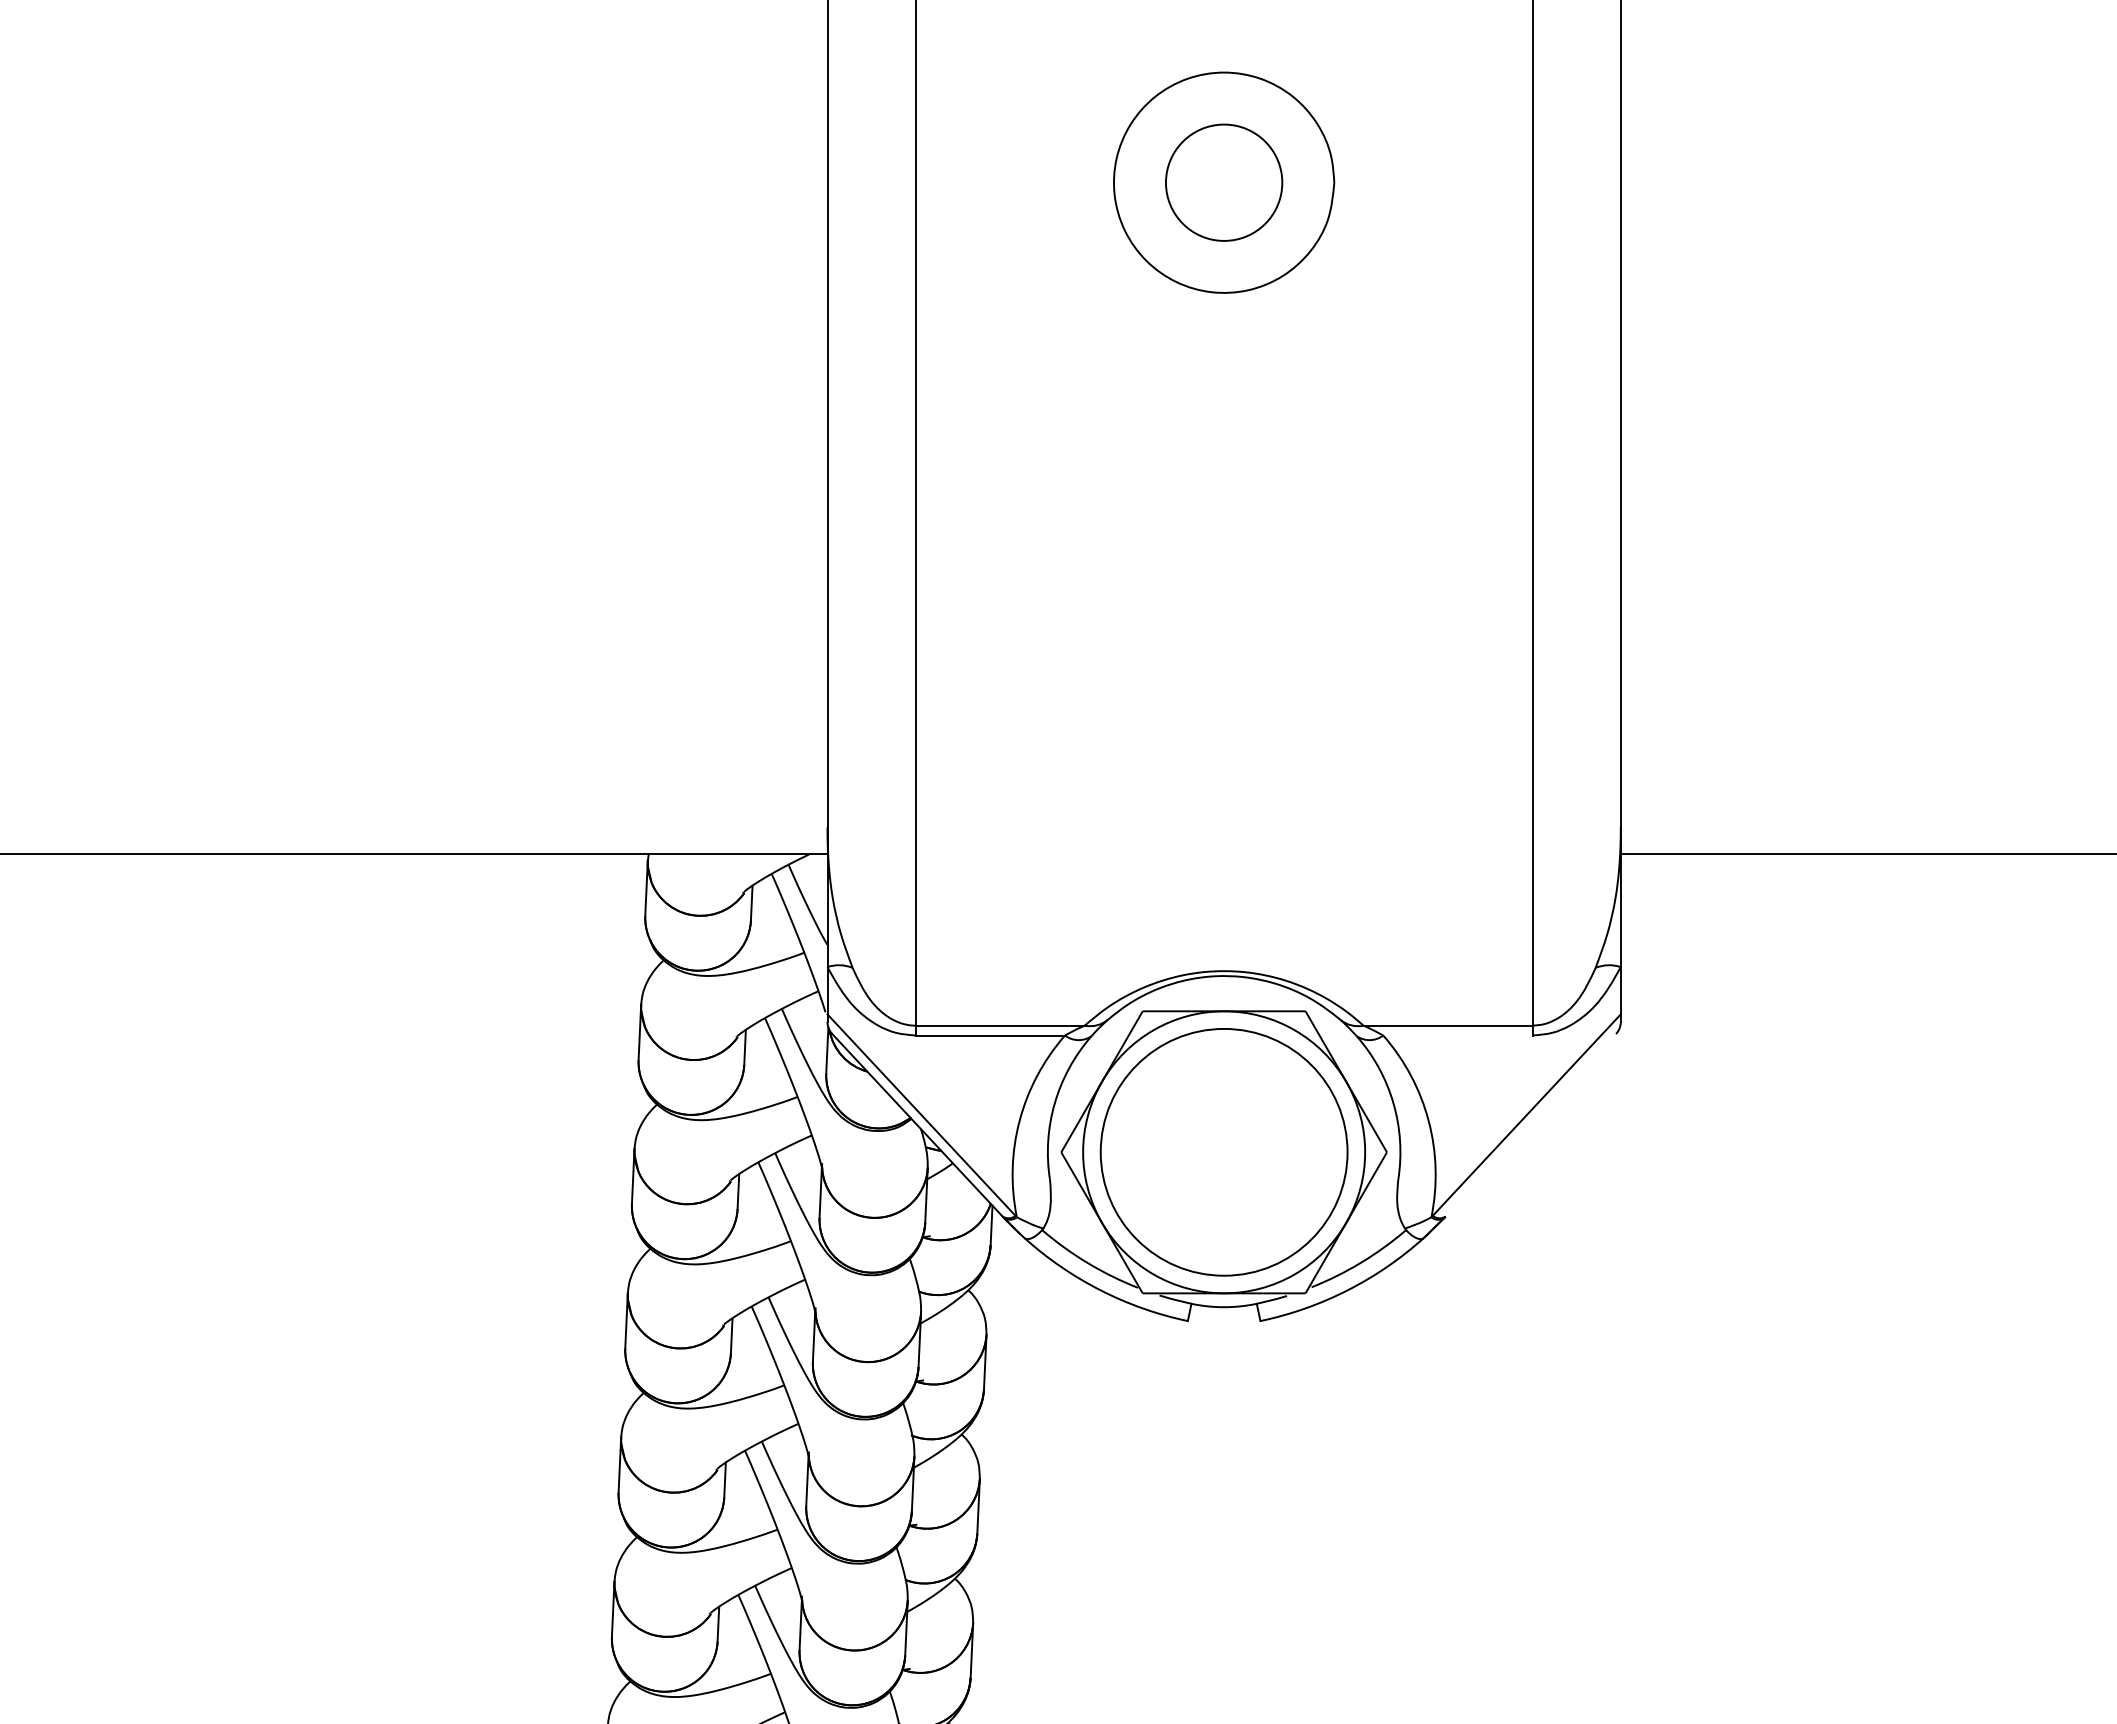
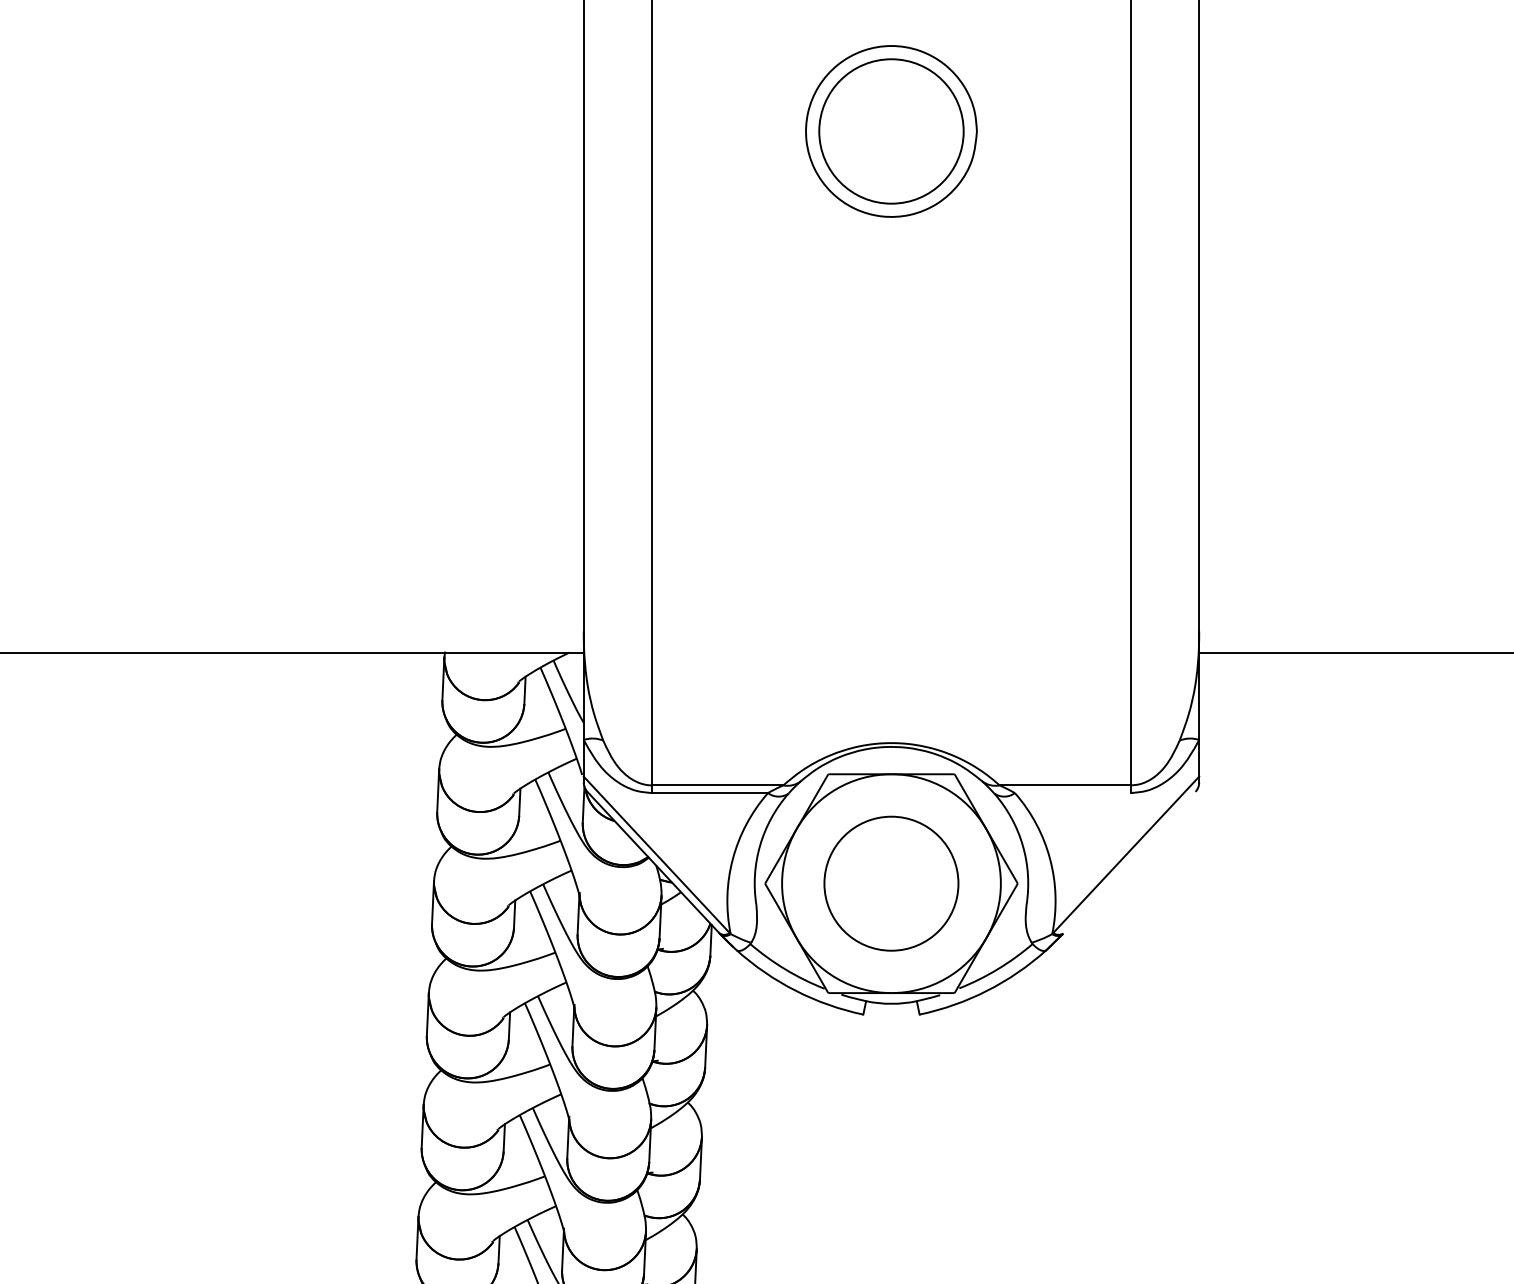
circle: (1223, 182) -> (890, 131), size x1.6
circle: (1223, 1152) -> (890, 883), size x0.7

